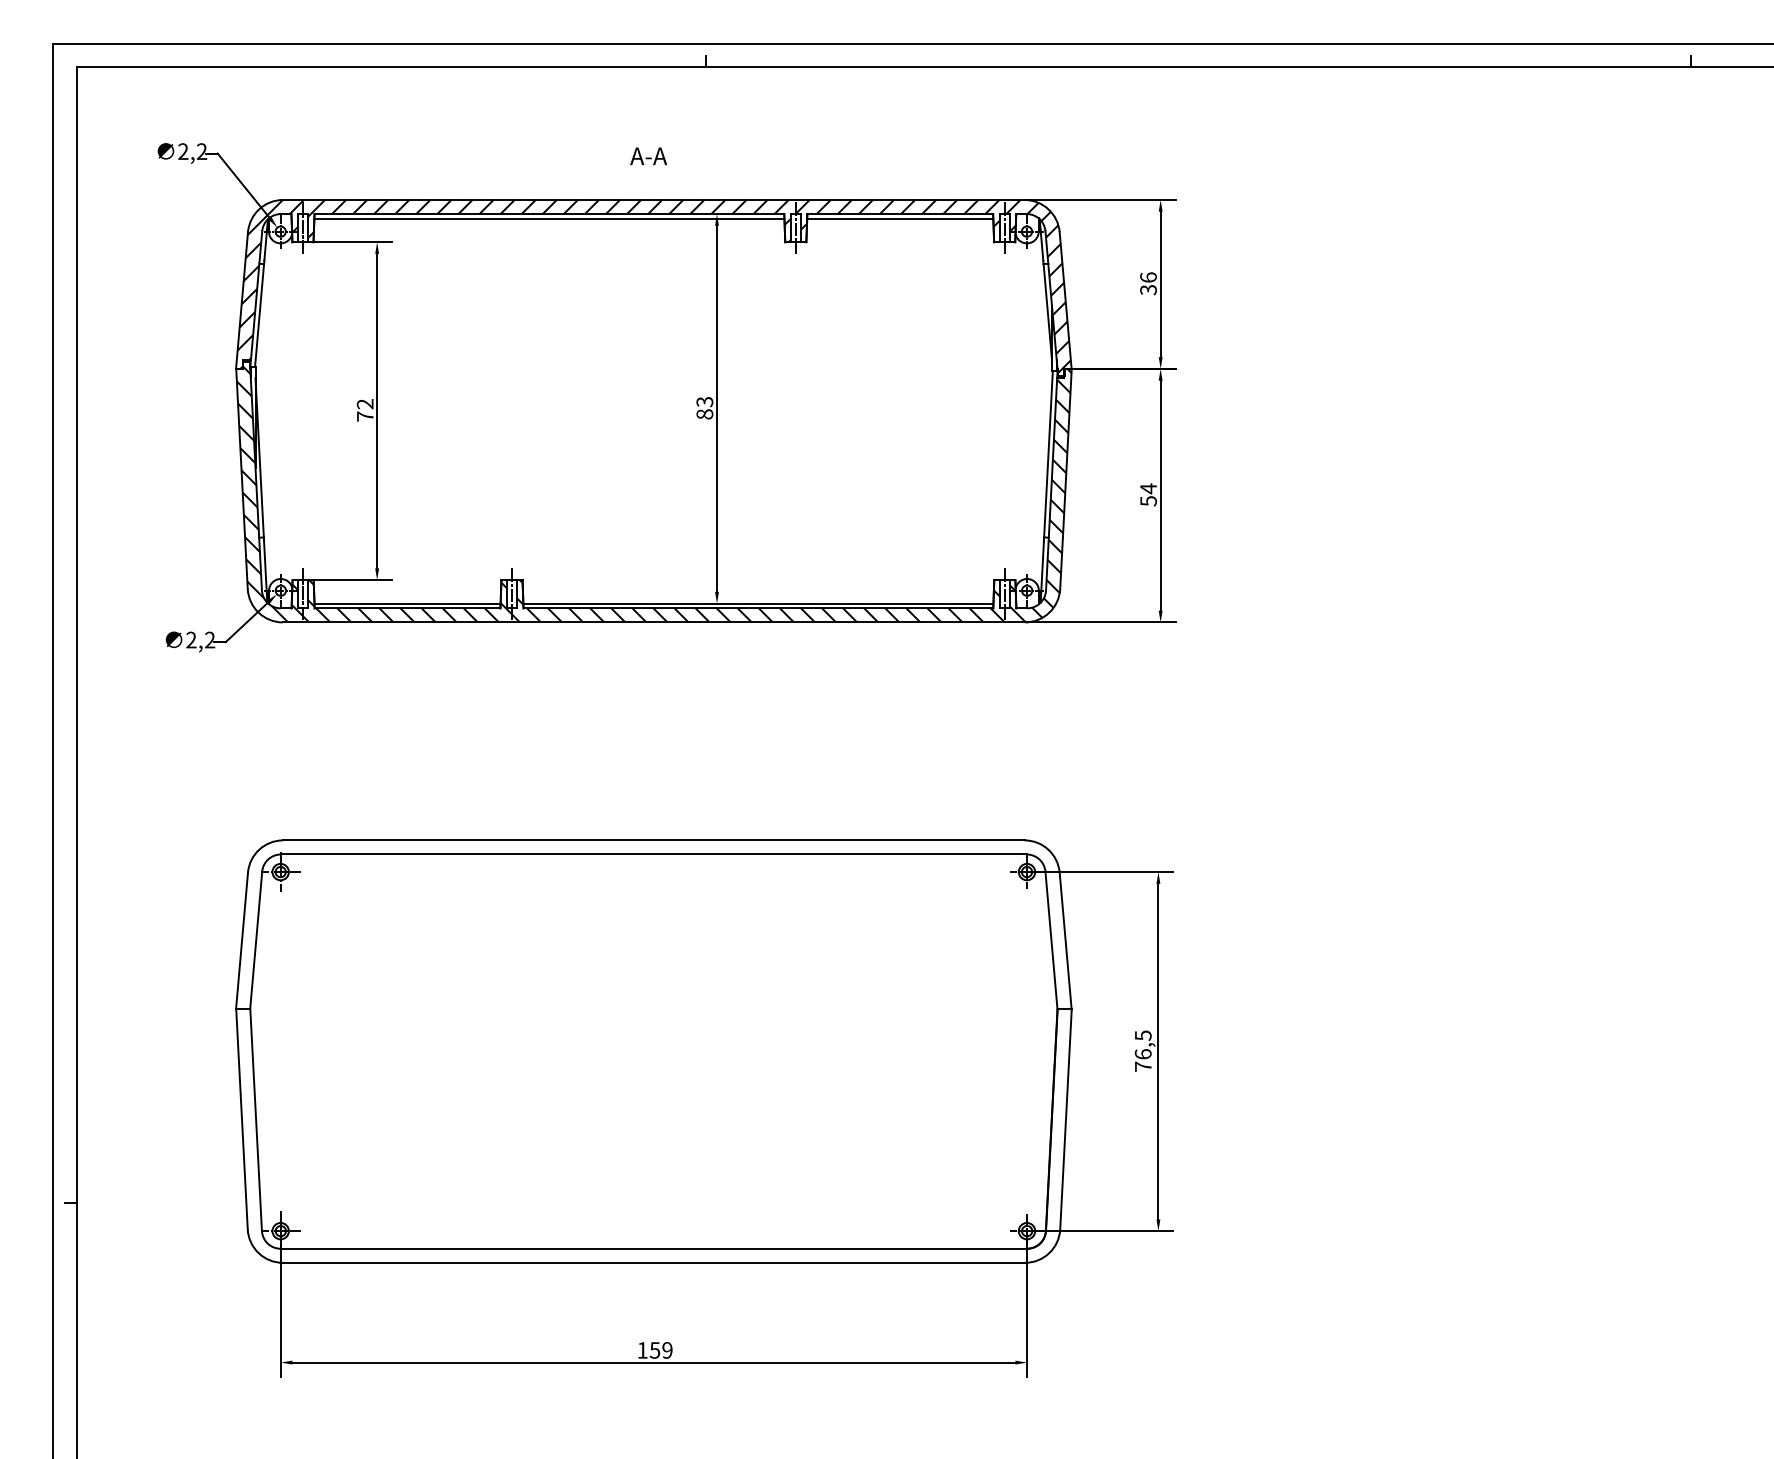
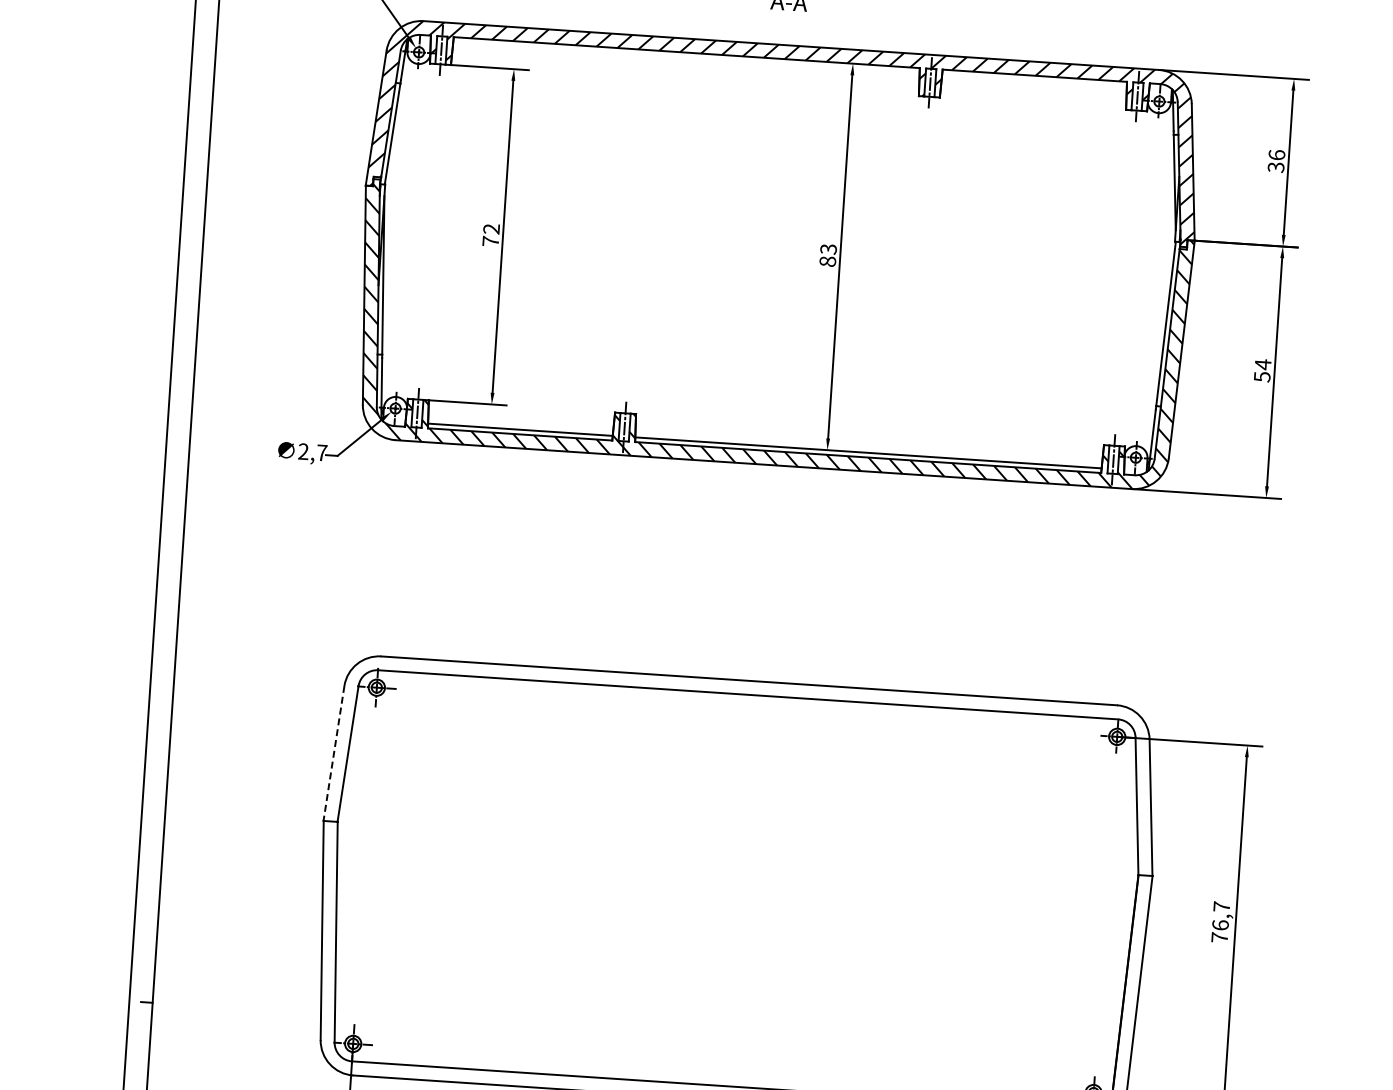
line: (549, 218) -> (686, 57), removed
line: (900, 218) -> (1034, 80), removed
text: (210, 639) -> (322, 452), 2,2 -> 2,7
line: (242, 940) -> (334, 753), solid -> dashed
text: (1143, 1035) -> (1222, 906), 76,5 -> 76,7

